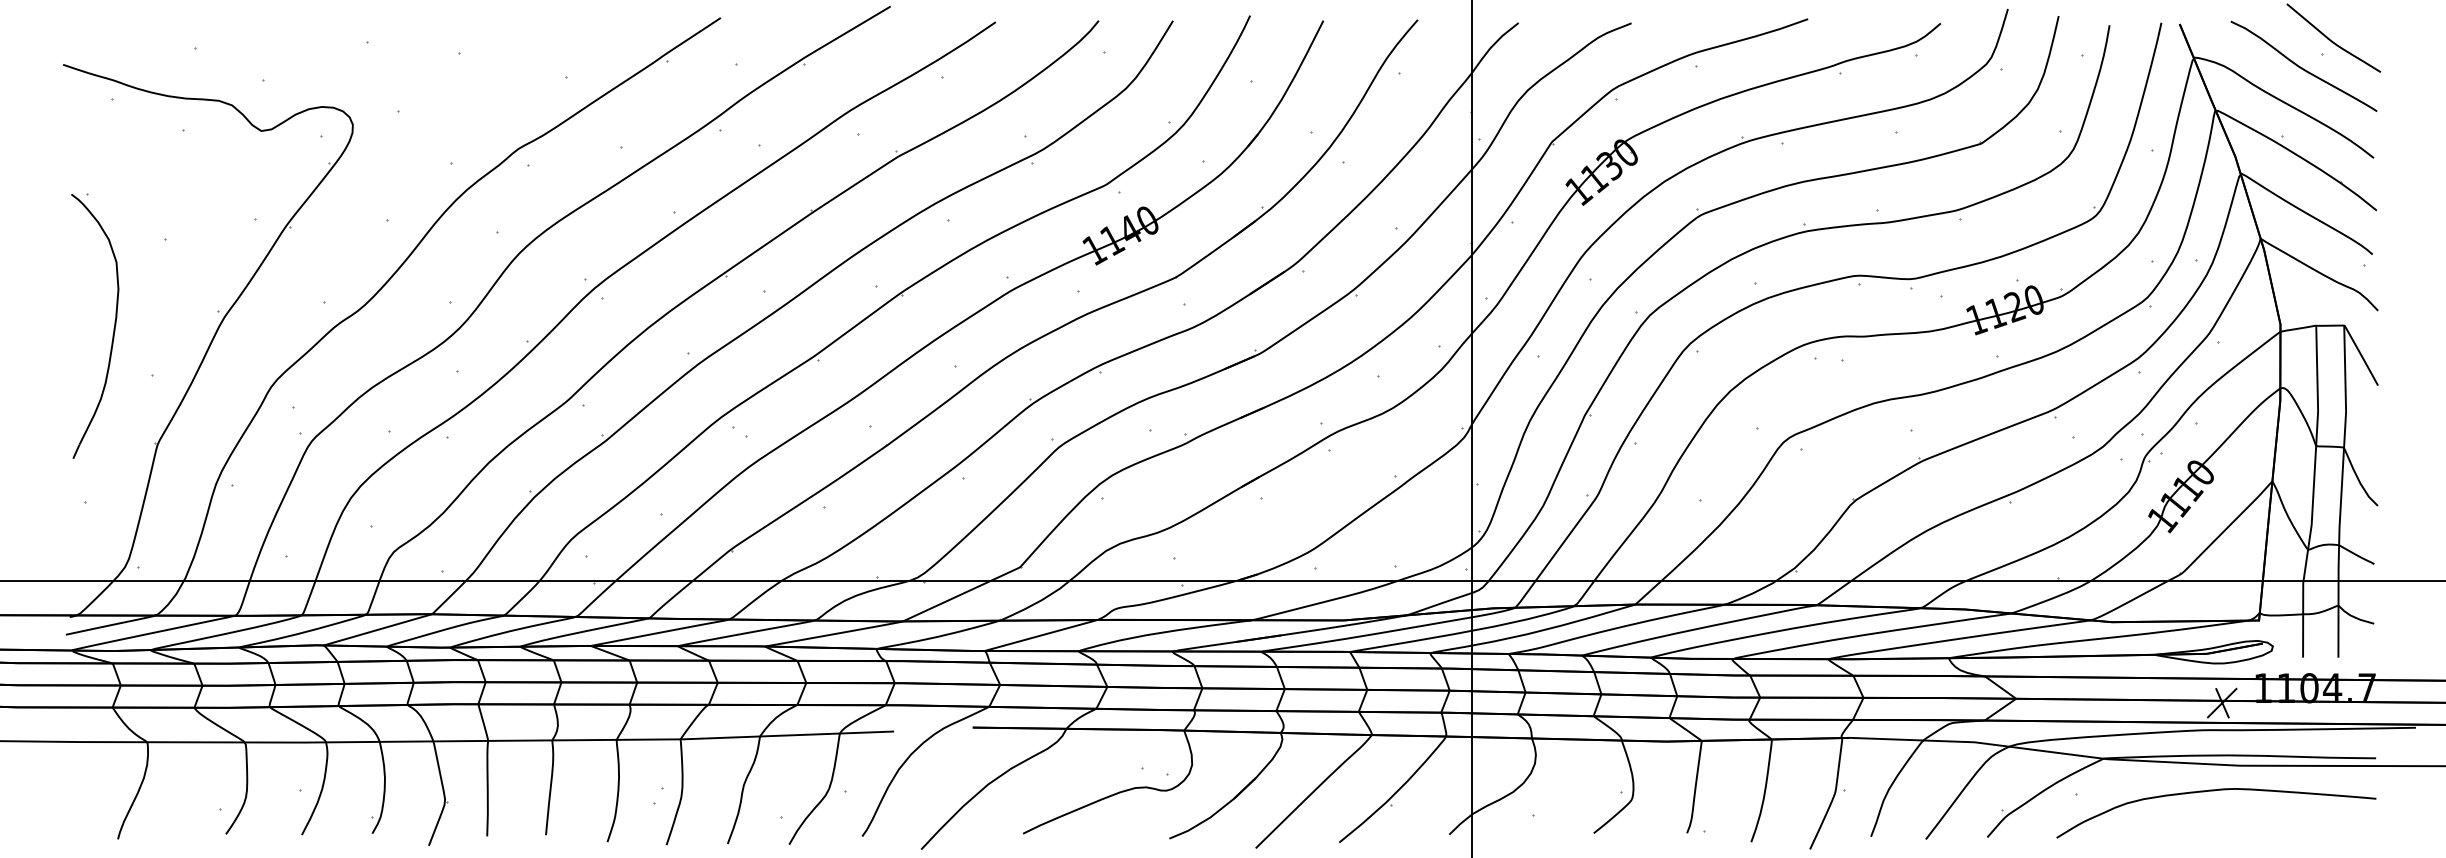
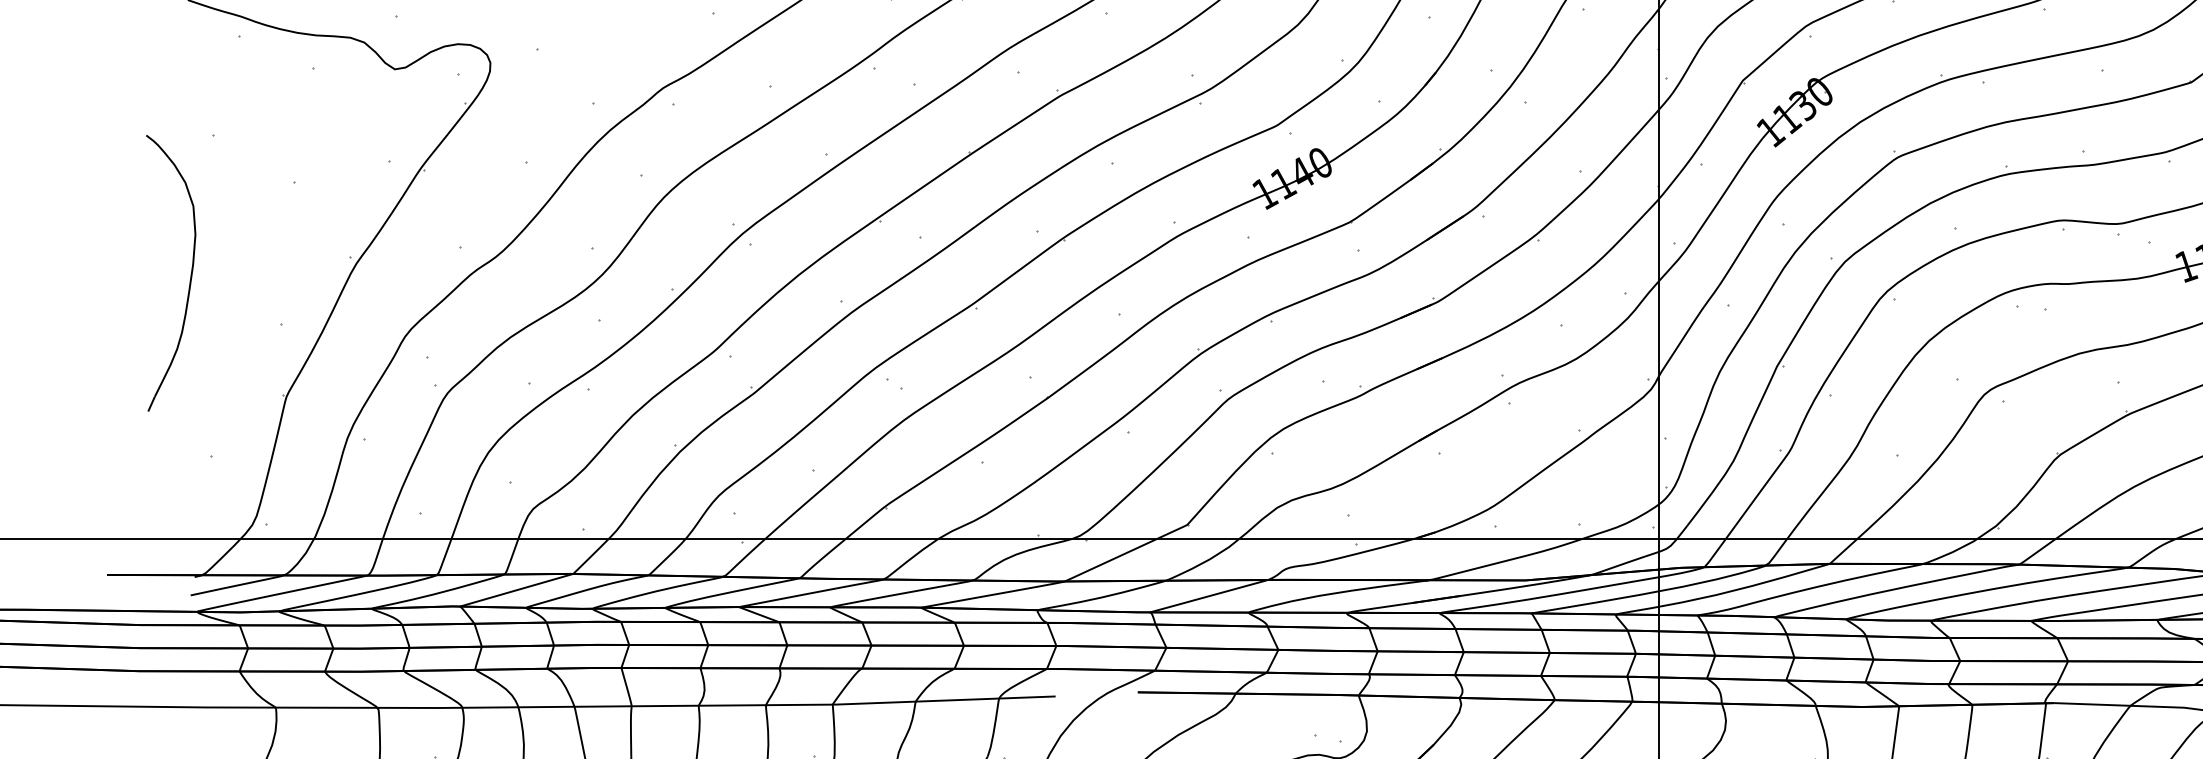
part: (113, 328) -> (190, 275), moved

